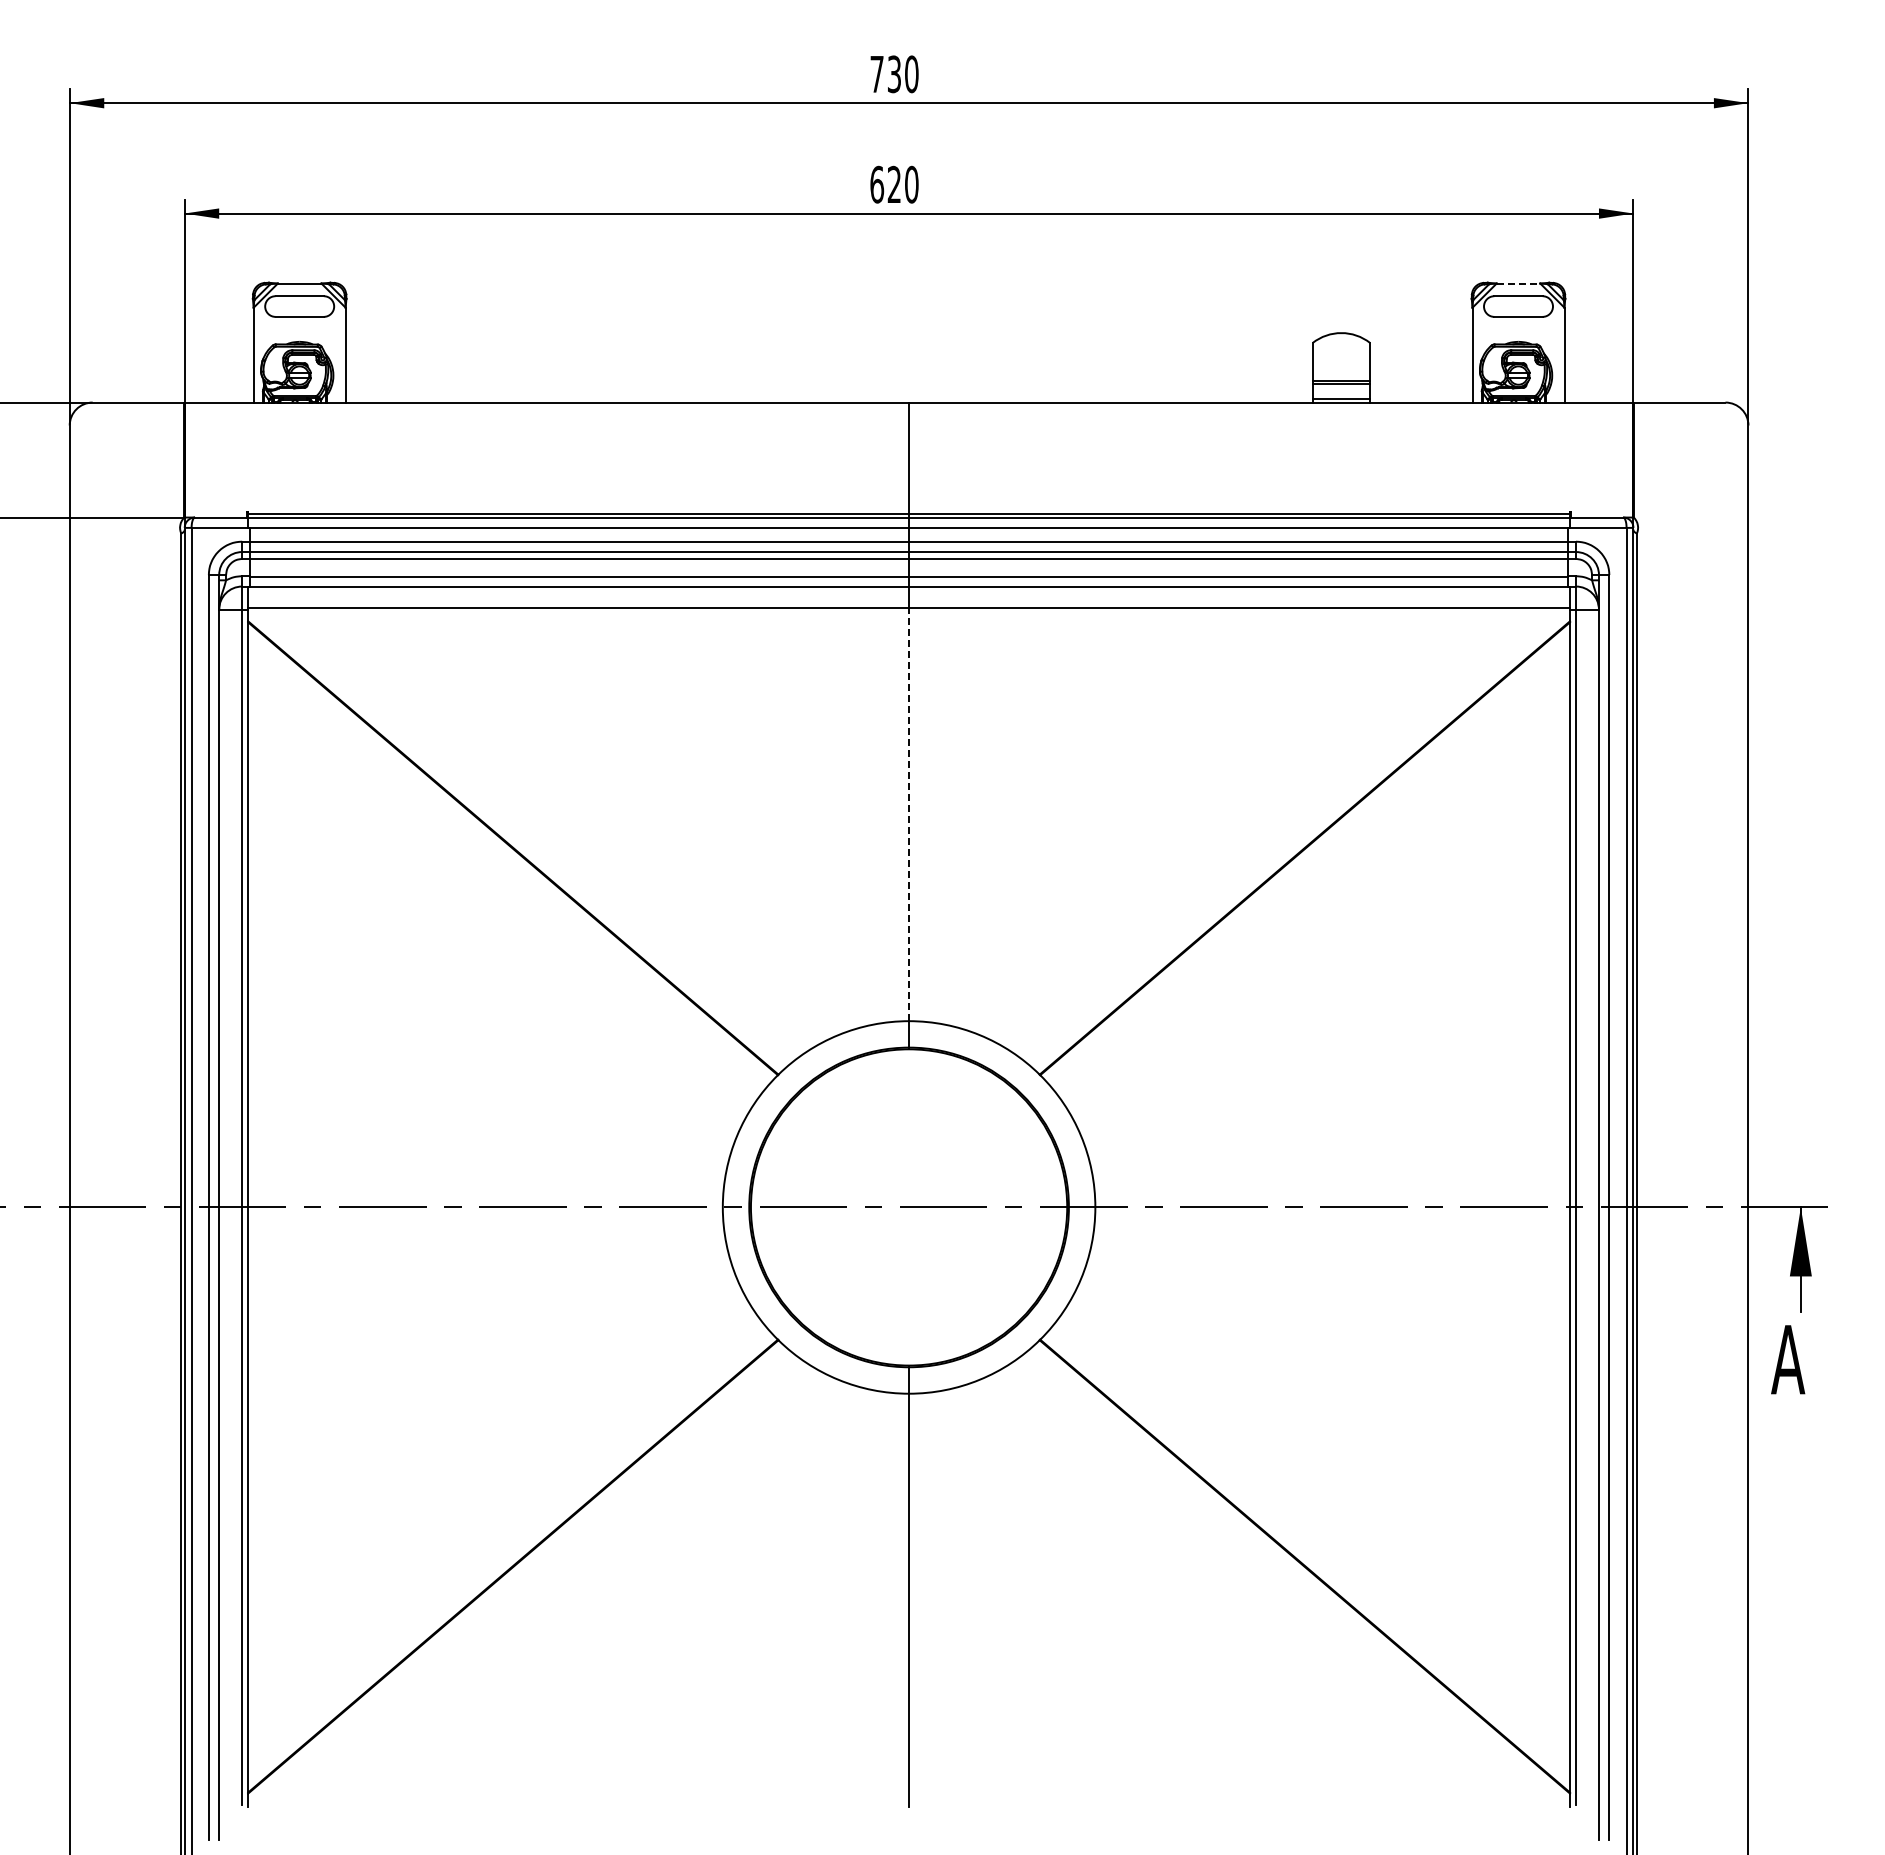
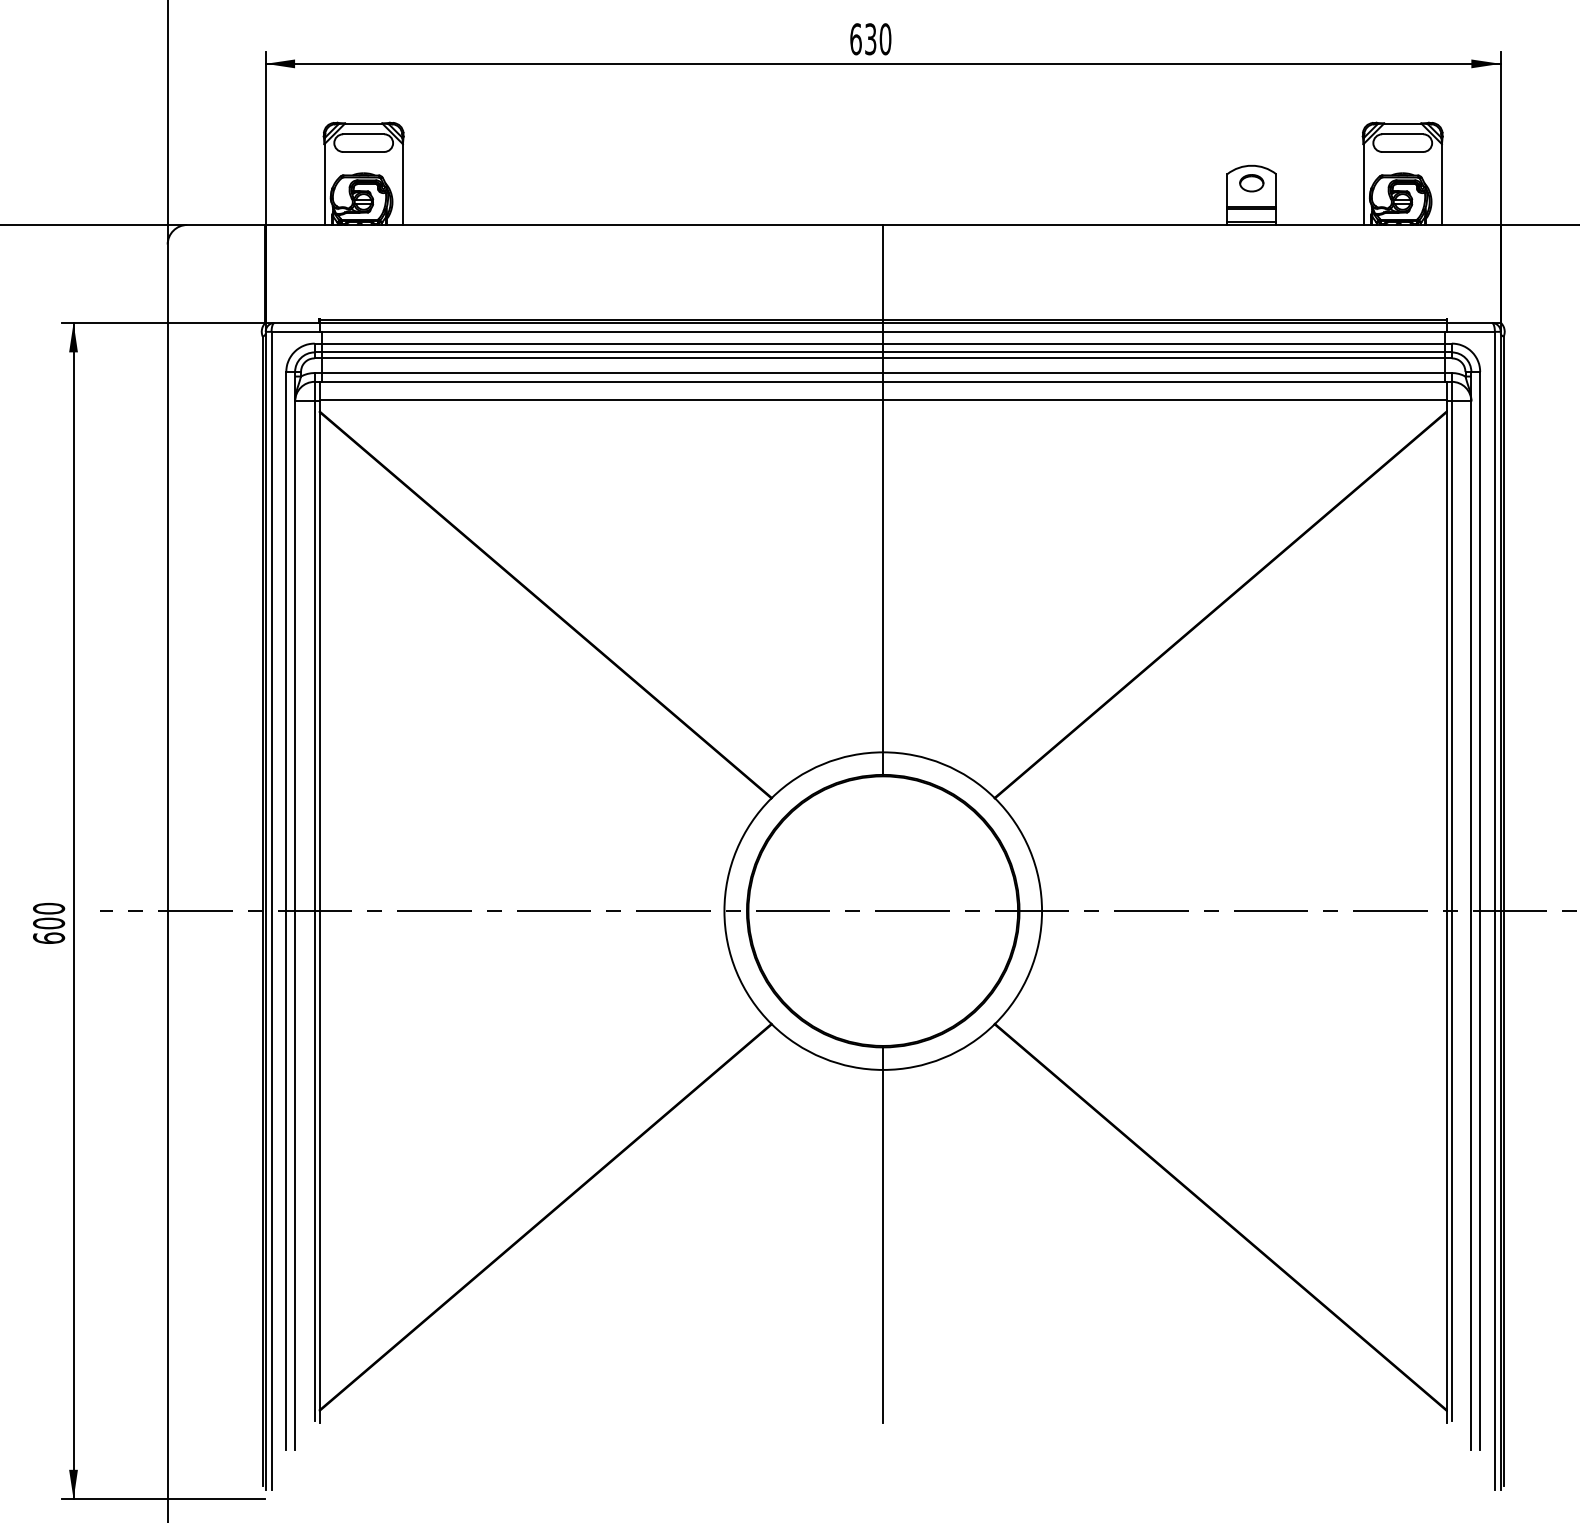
text: (893, 184) -> (869, 39), 620 -> 630
line: (1518, 283) -> (1402, 123), dashed -> solid
part: (1341, 353) -> (1251, 183), added
line: (909, 814) -> (883, 576), dashed -> solid

